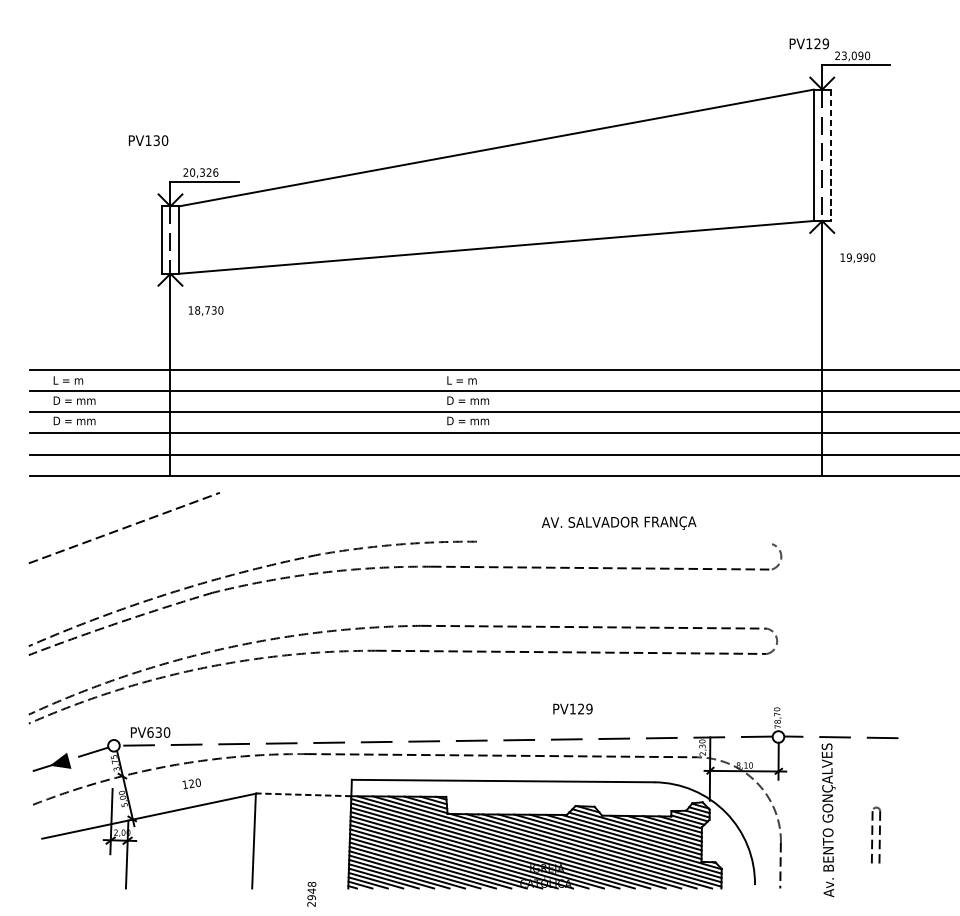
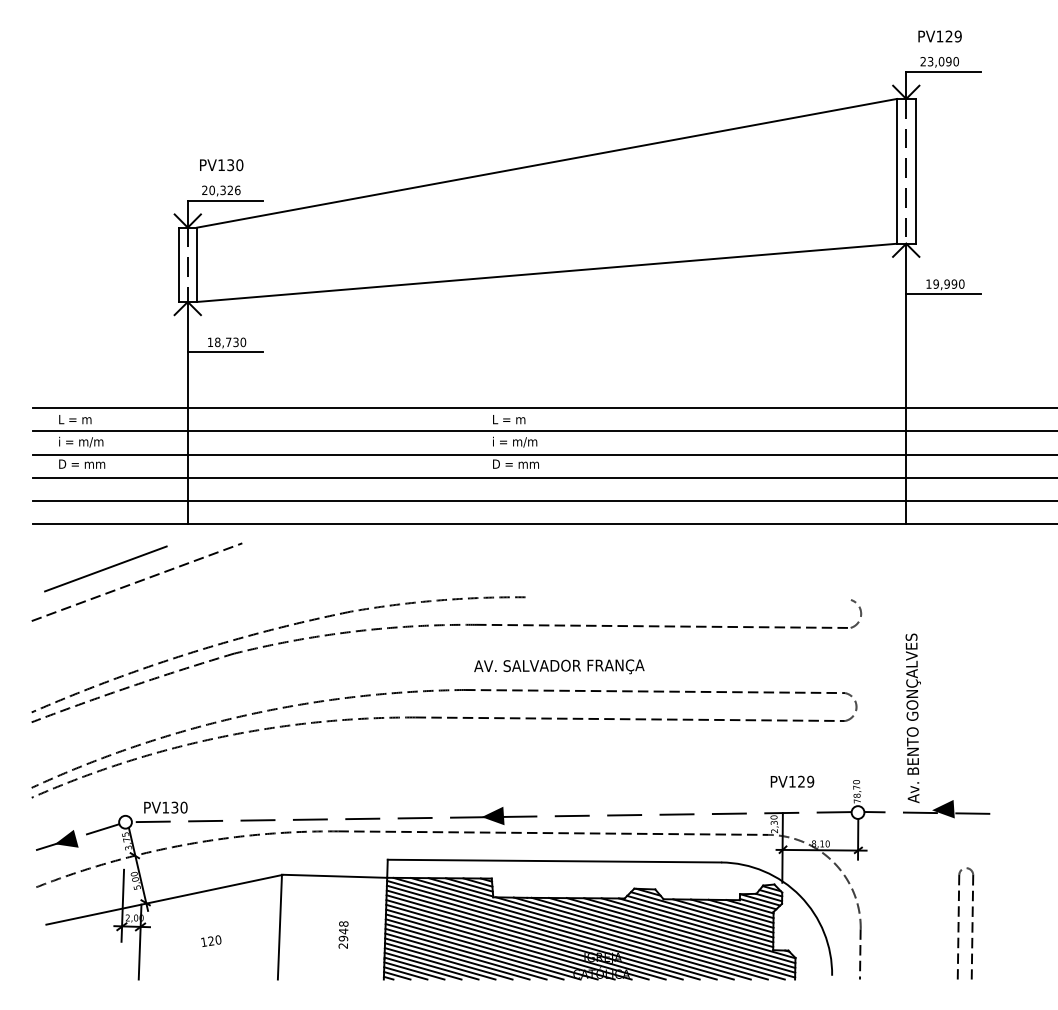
text: (808, 43) -> (939, 36), moved
text: (148, 140) -> (221, 165), moved
line: (830, 155) -> (915, 171), dashed -> solid
line: (856, 267) -> (943, 294), added
line: (203, 319) -> (224, 352), added
text: (74, 400) -> (82, 441), D = mm -> i = m/m
text: (467, 400) -> (515, 441), D = mm -> i = m/m
line: (95, 515) -> (105, 568), added
text: (619, 522) -> (559, 666), moved
text: (572, 708) -> (792, 781), moved
text: (150, 732) -> (165, 807), PV630 -> PV130
fill: (856, 733) -> (943, 808), added
fill: (446, 739) -> (492, 815), added
text: (191, 783) -> (211, 940), moved
line: (303, 795) -> (334, 876), dashed -> solid
text: (827, 820) -> (912, 718), moved
part: (875, 837) -> (965, 923), size x1.67
text: (311, 893) -> (343, 934), moved

